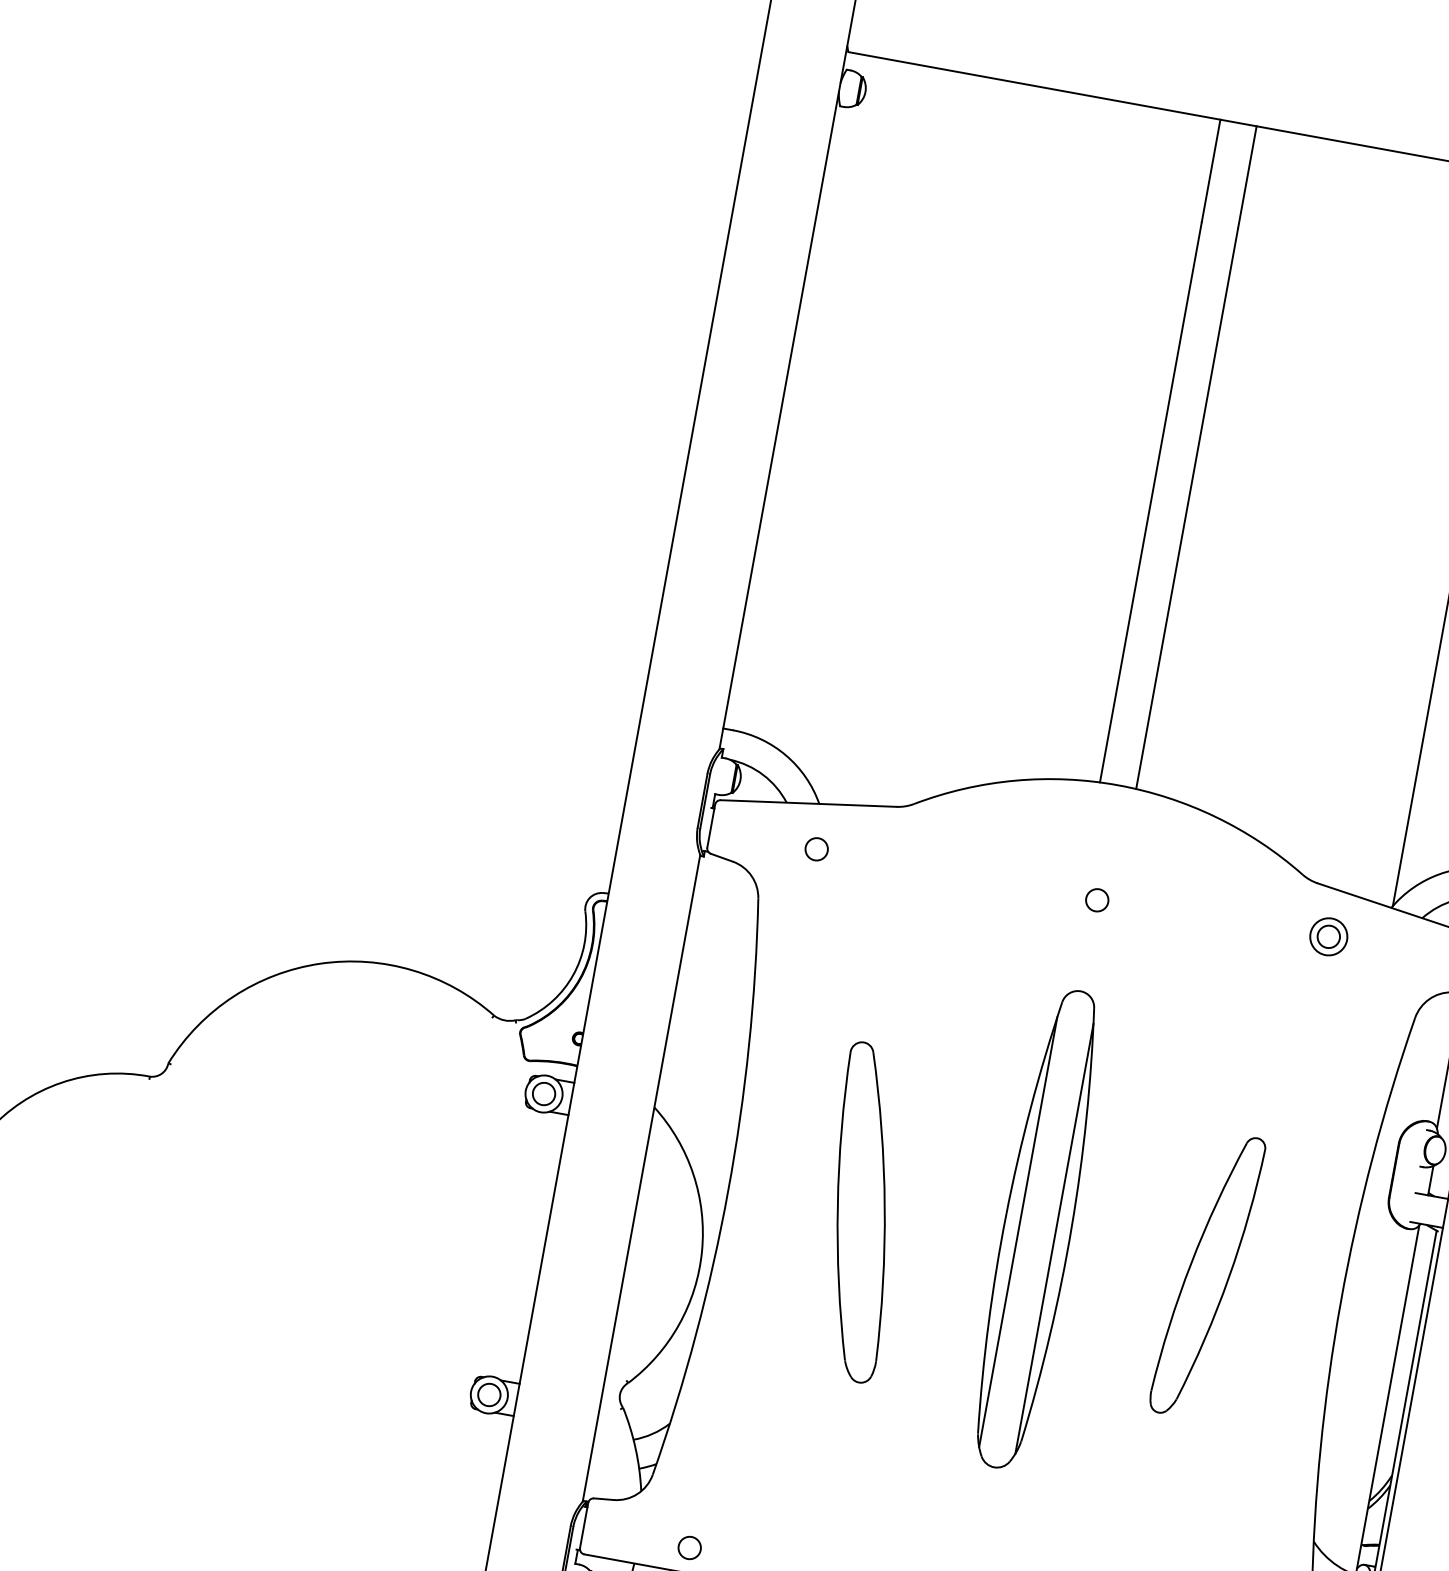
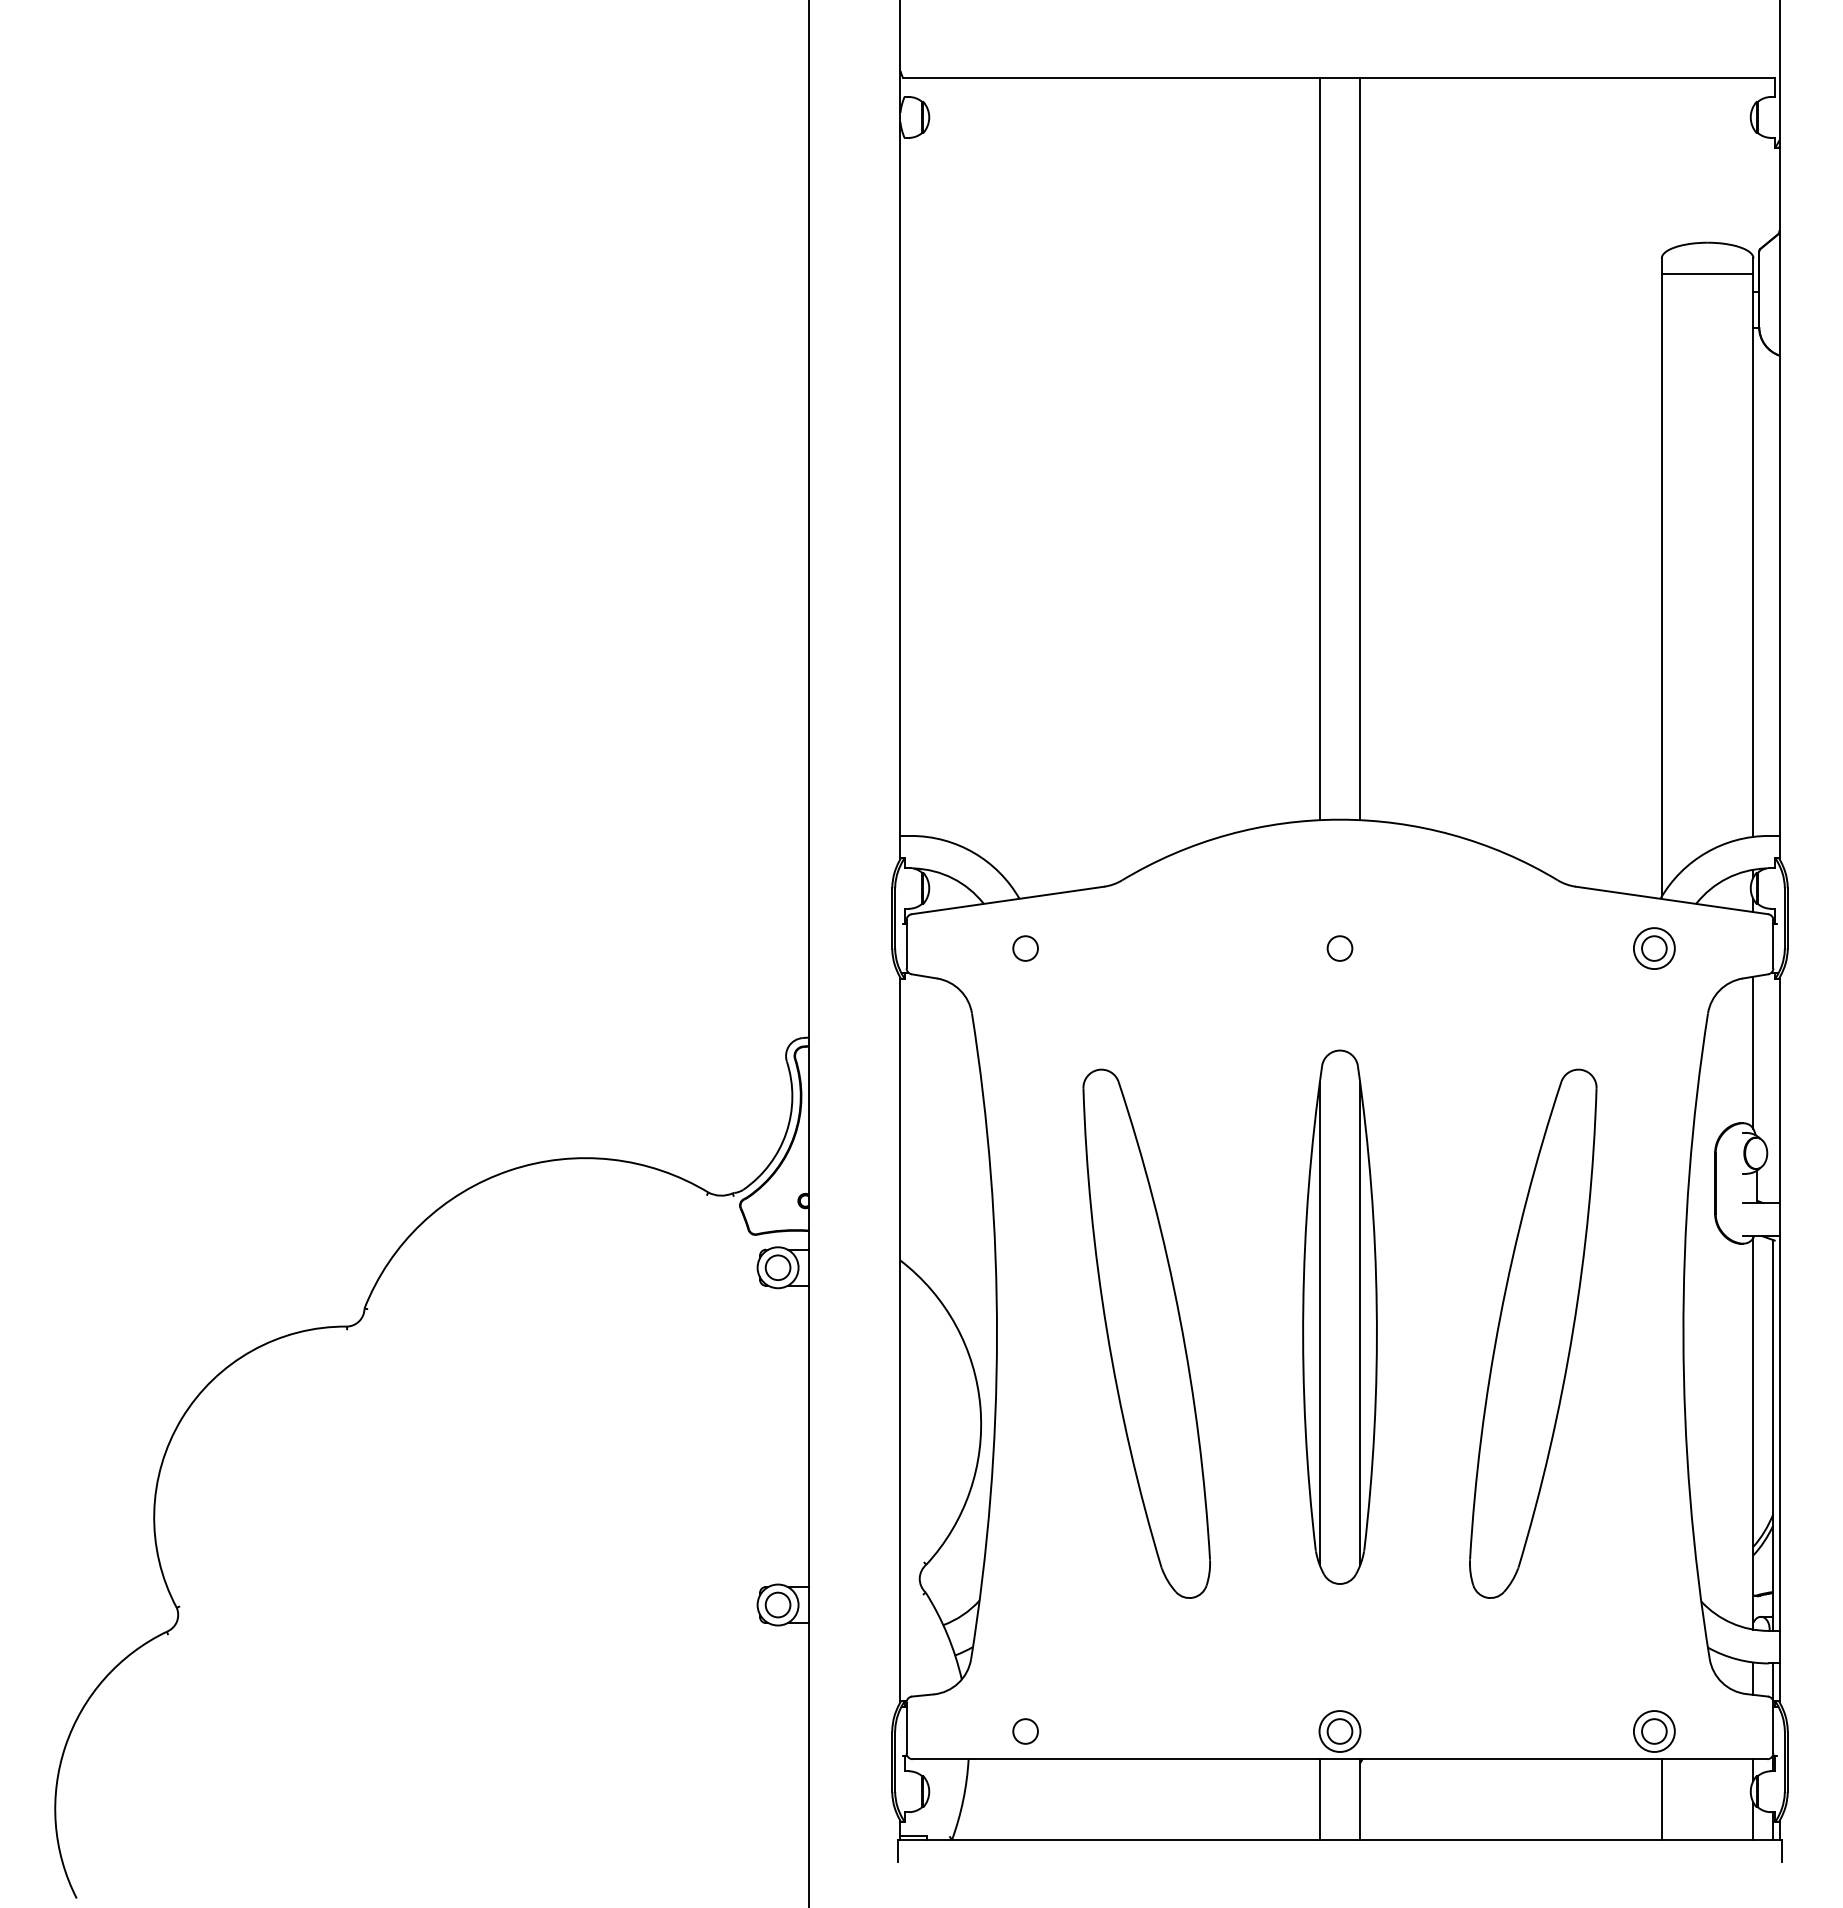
part: (1328, 936) -> (1654, 948), moved
part: (862, 1212) -> (1146, 1333), size x1.43
part: (1207, 1275) -> (1533, 1333), size x1.67

